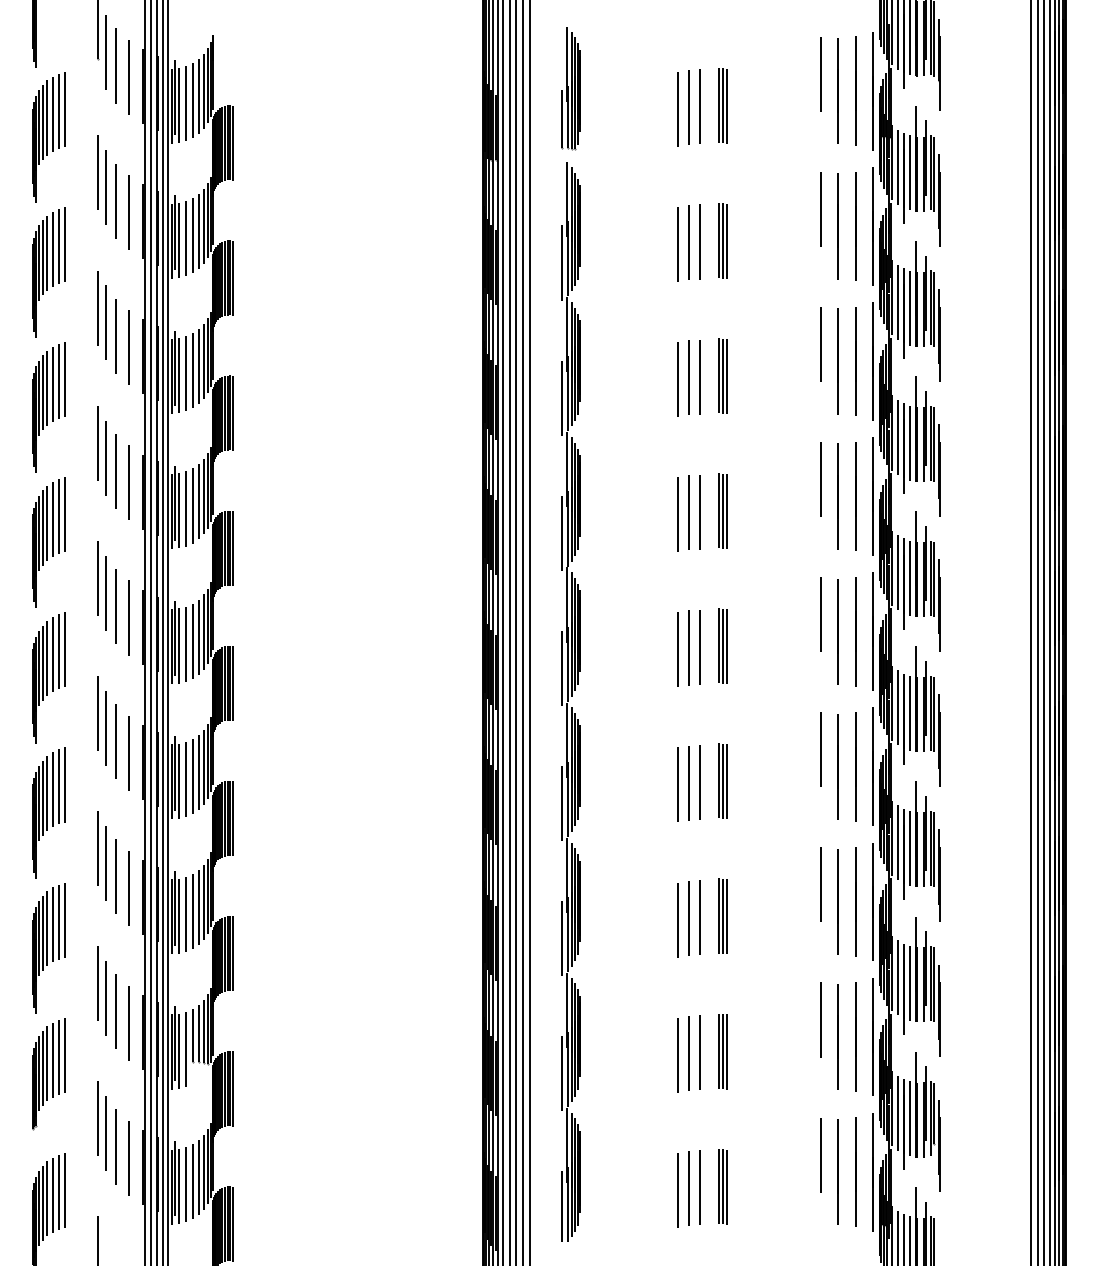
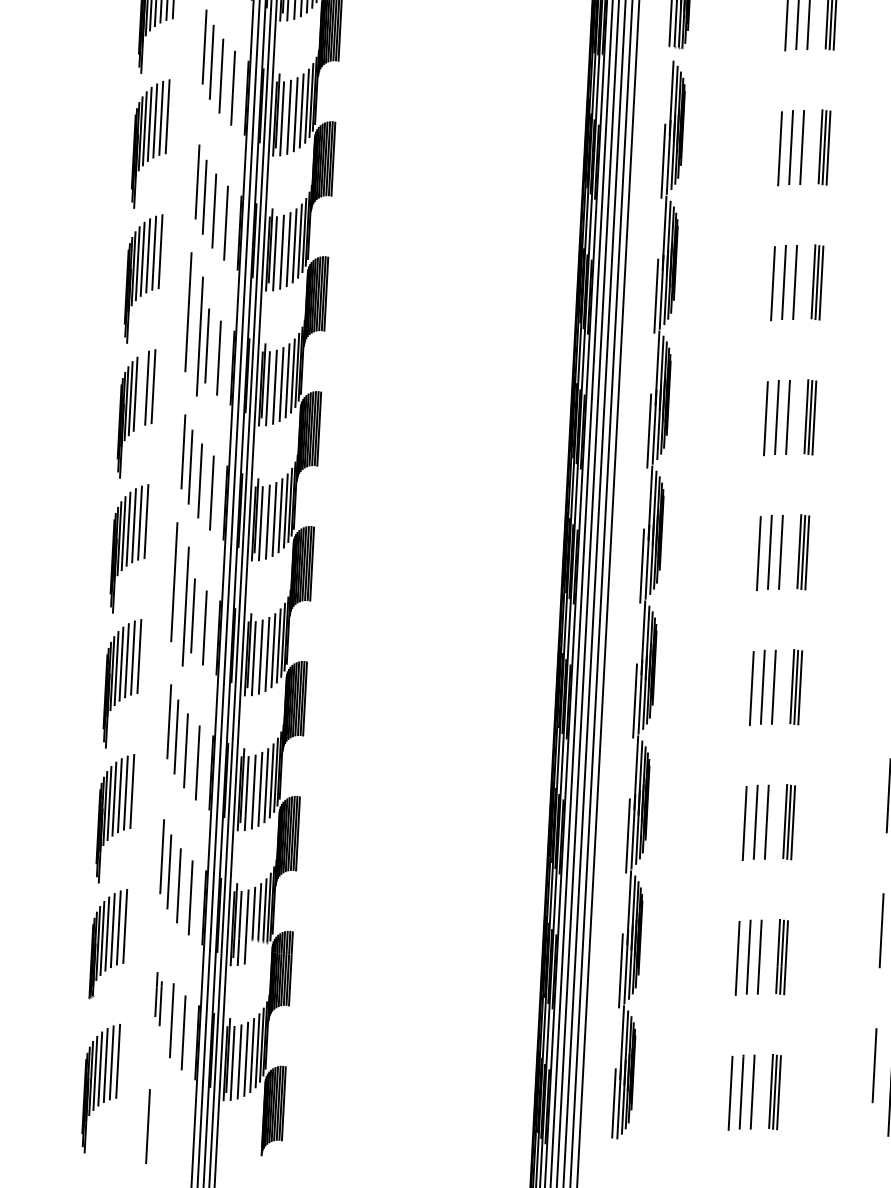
part: (101, 450) -> (193, 324), size x1.6
line: (52, 519) -> (140, 390), removed
part: (101, 720) -> (179, 594), size x1.6
part: (101, 1125) -> (158, 998), size x0.6

